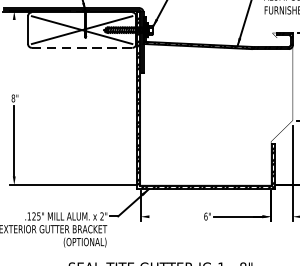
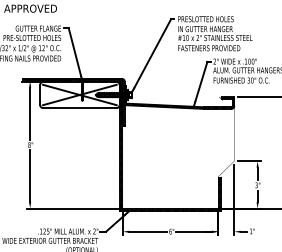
line: (81, 48) -> (79, 108), dashed -> solid
line: (14, 55) -> (30, 113), added
line: (175, 216) -> (148, 231), added

